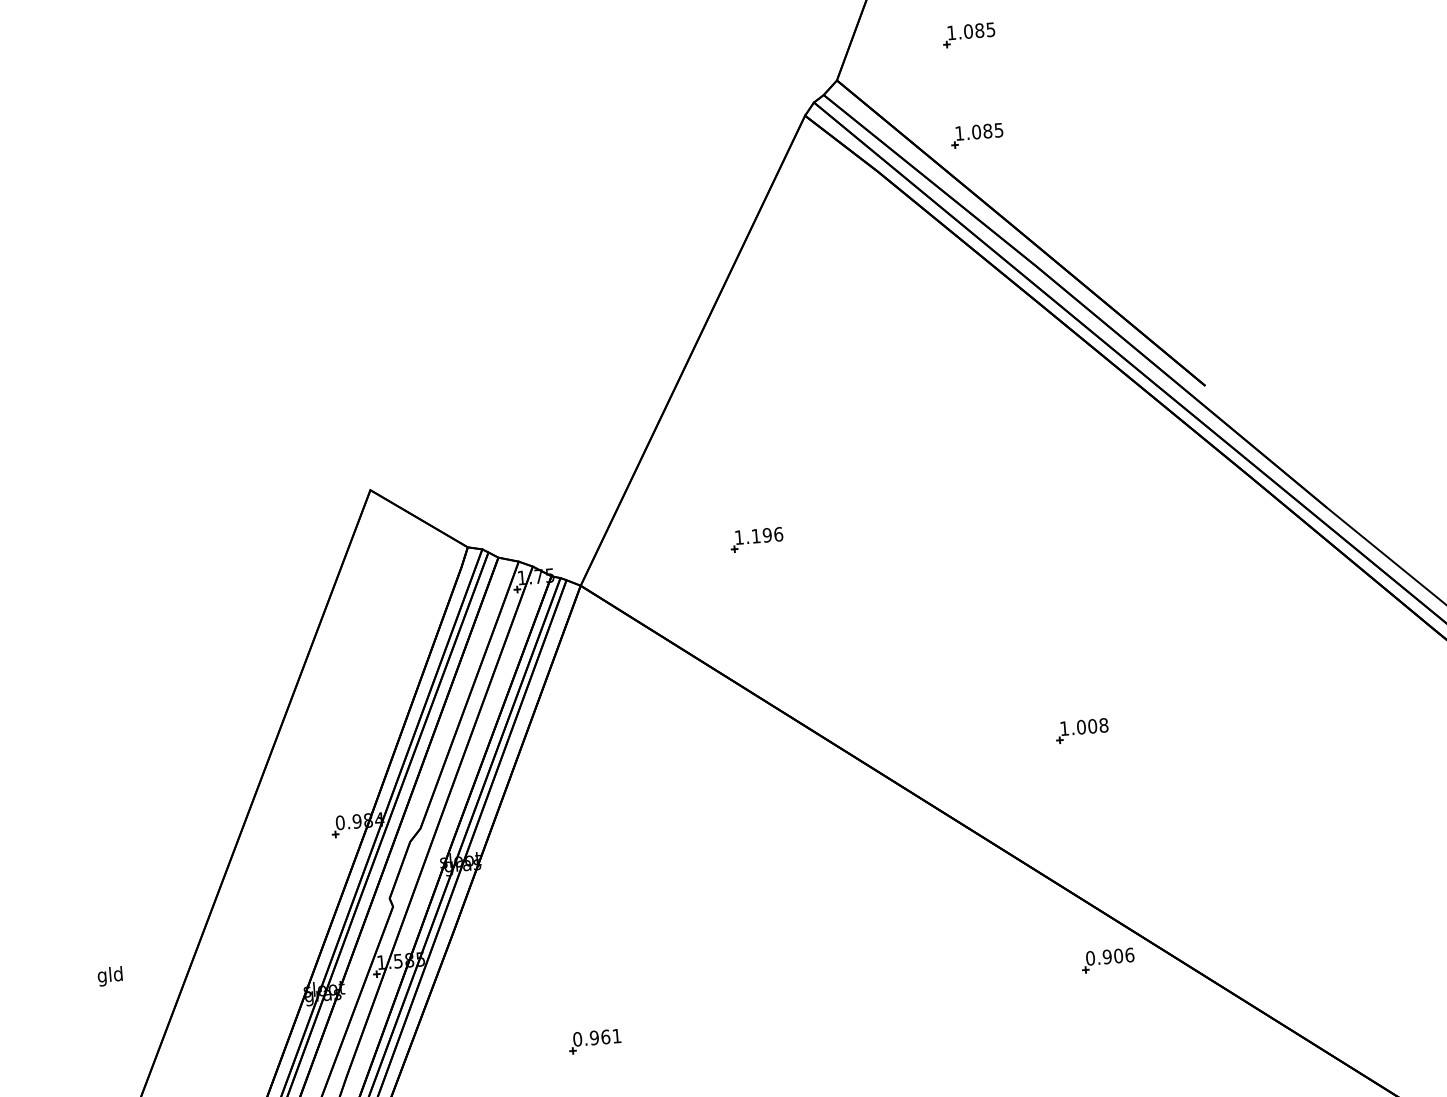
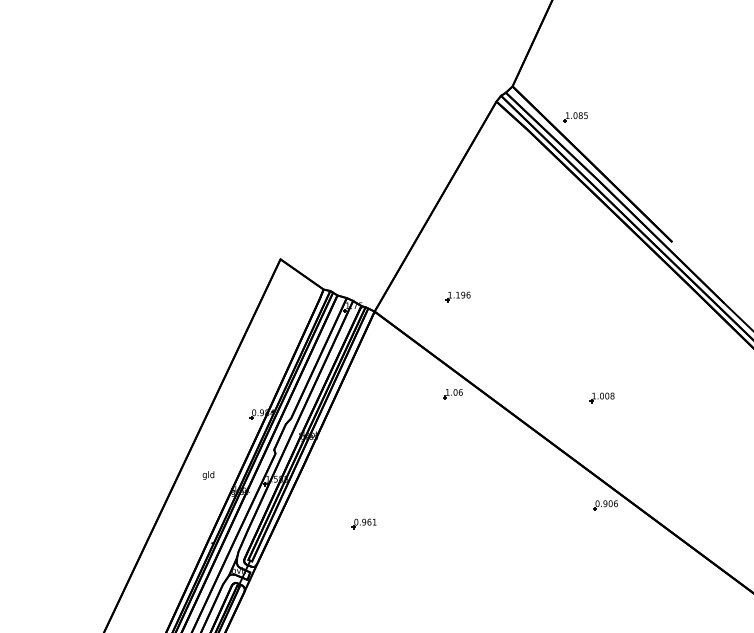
part: (968, 35) -> (575, 70), removed
part: (761, 749) -> (452, 394), added
text: (110, 976) -> (208, 475), moved

